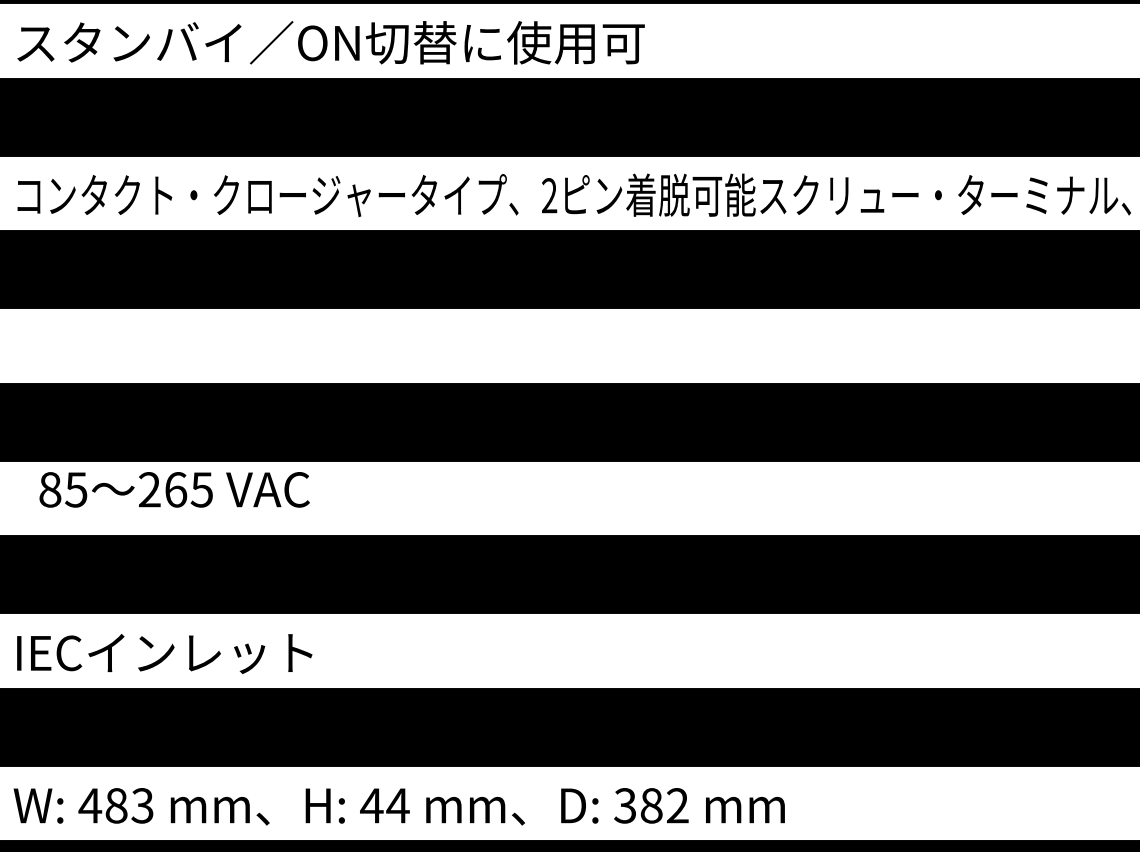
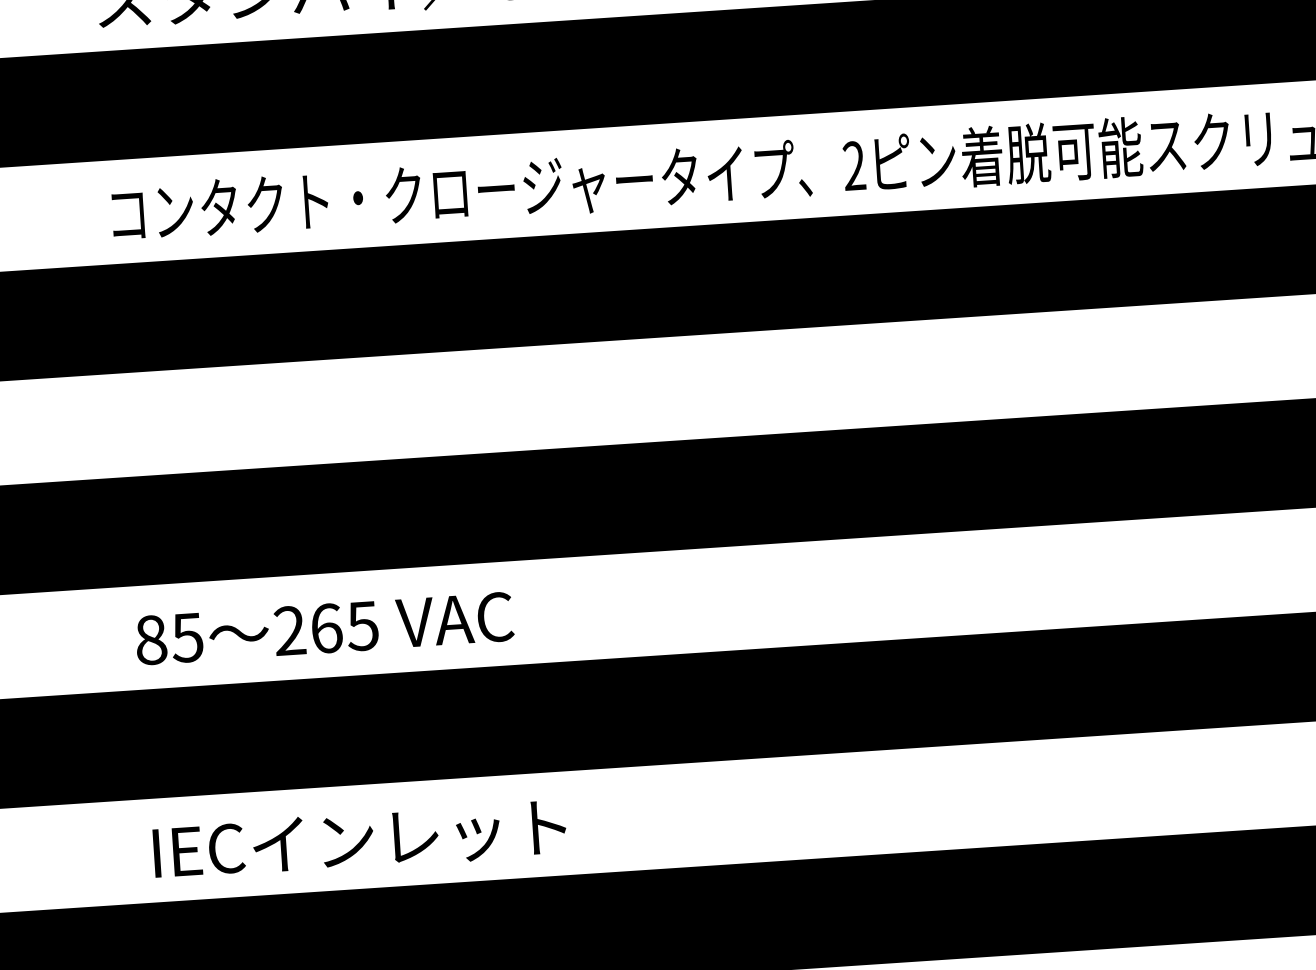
text: (174, 489) -> (324, 628), moved

